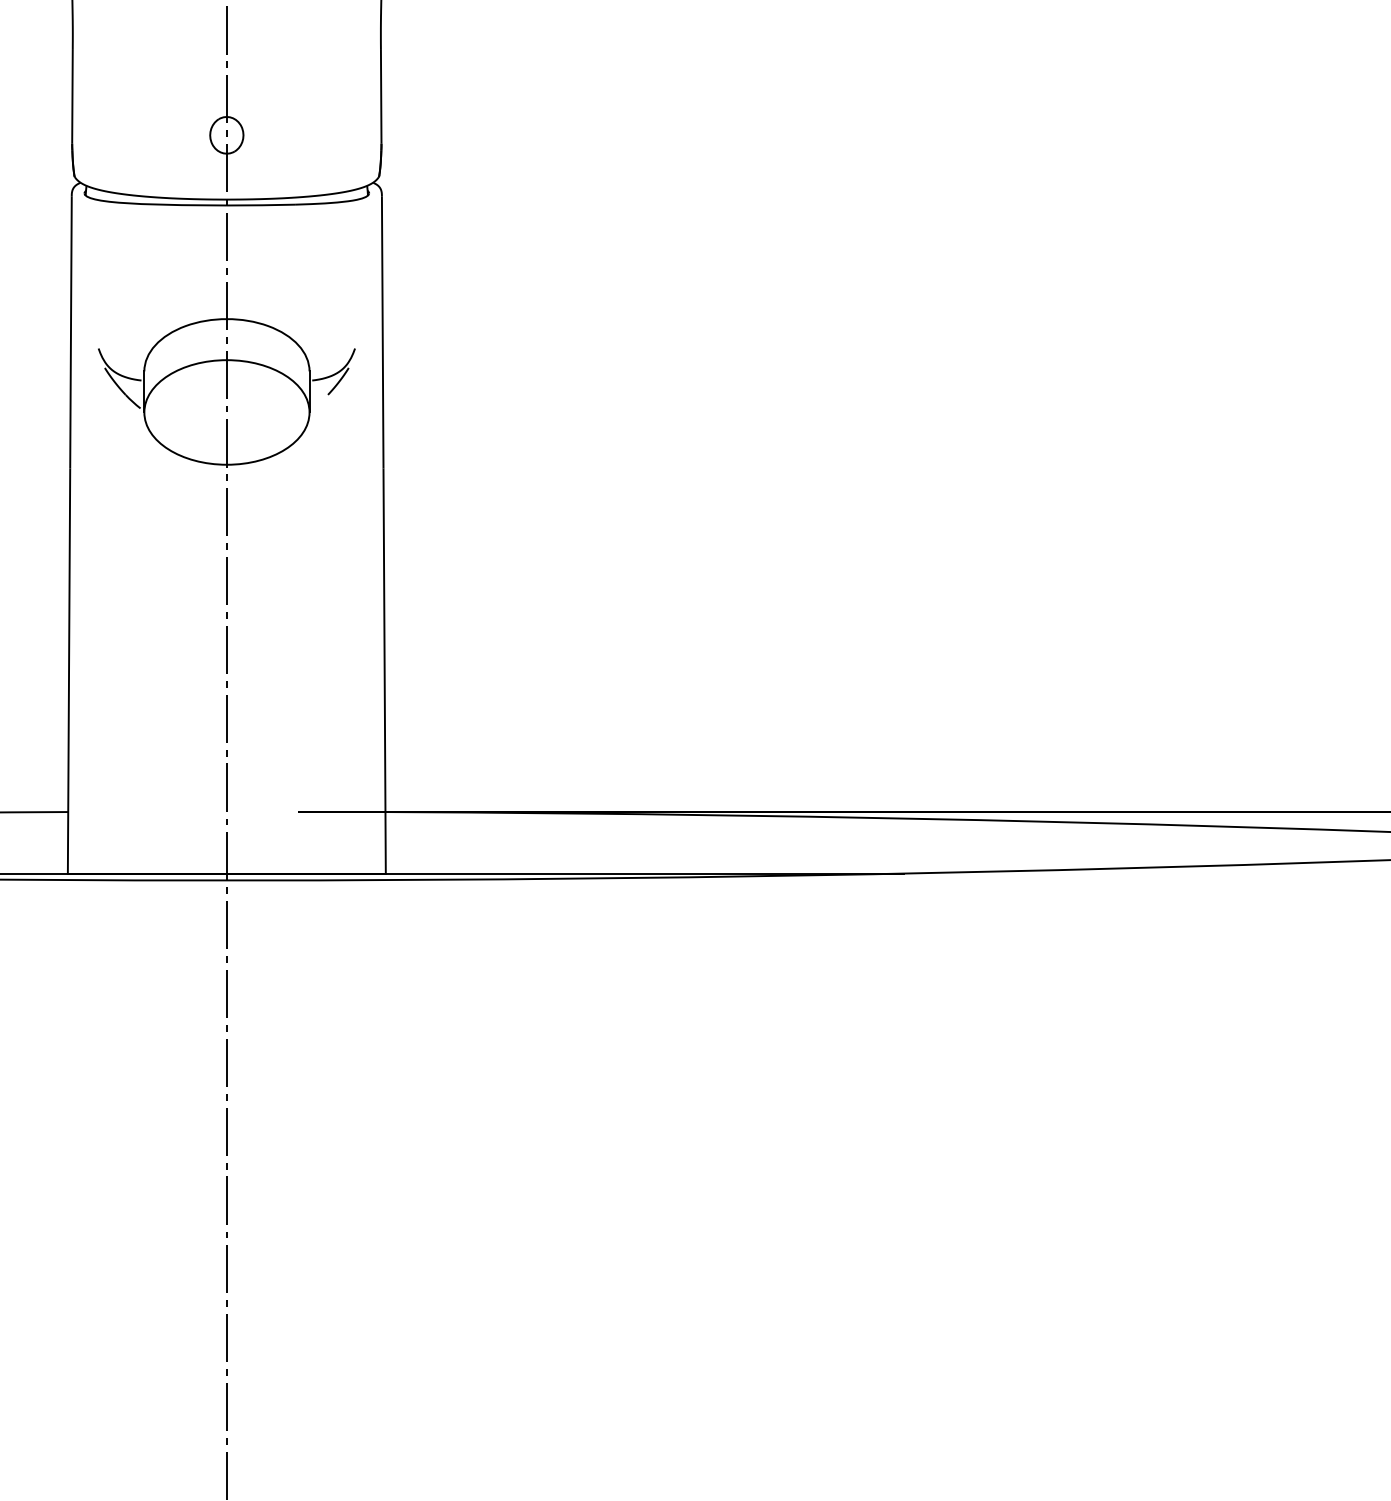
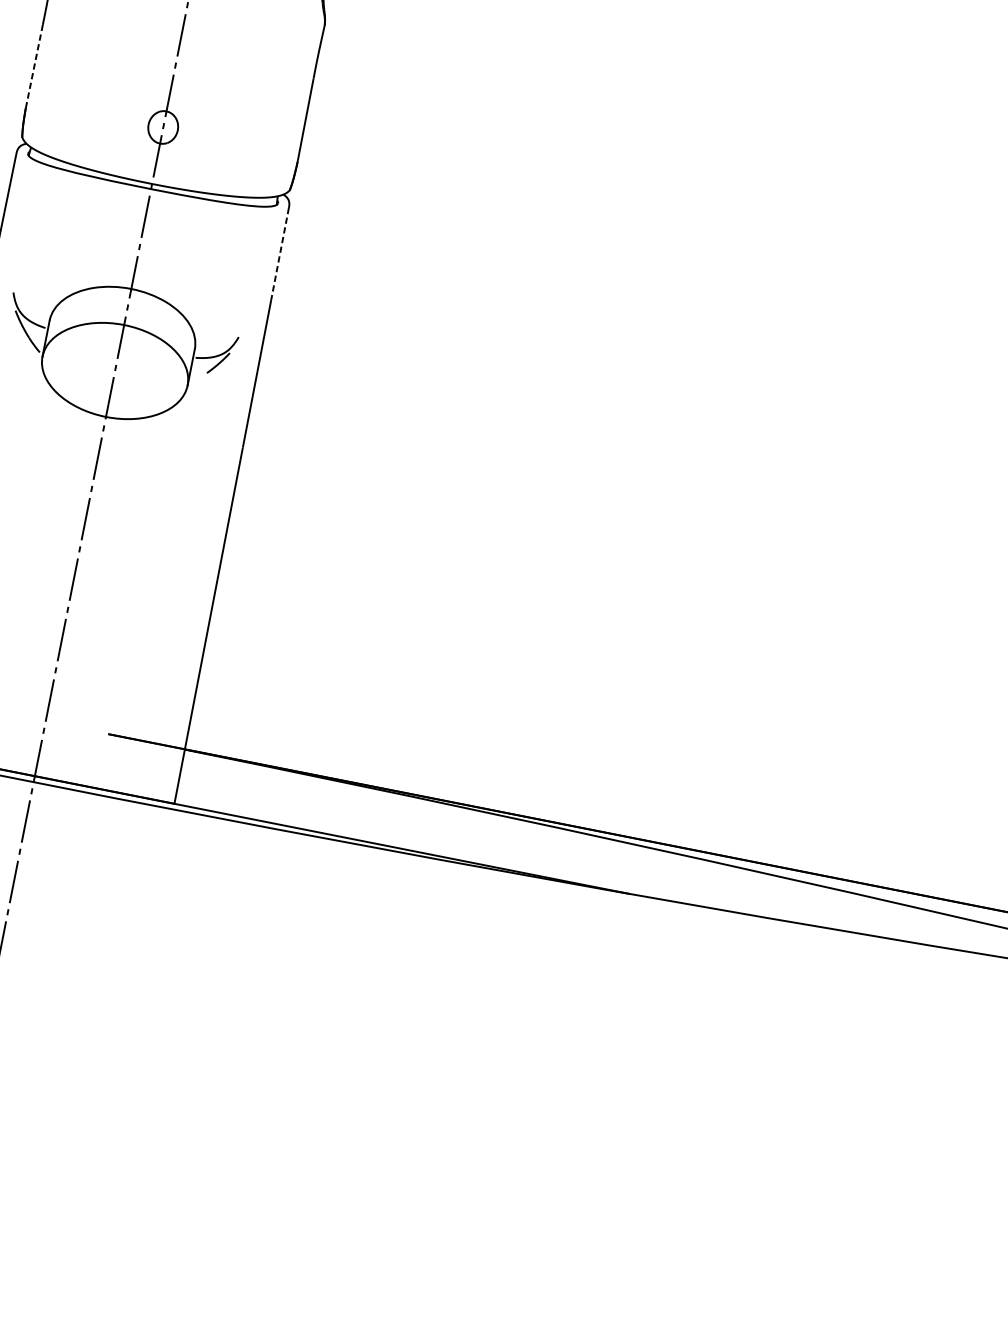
line: (72, 96) -> (34, 66), solid -> dashed
line: (382, 249) -> (280, 254), solid -> dashed

